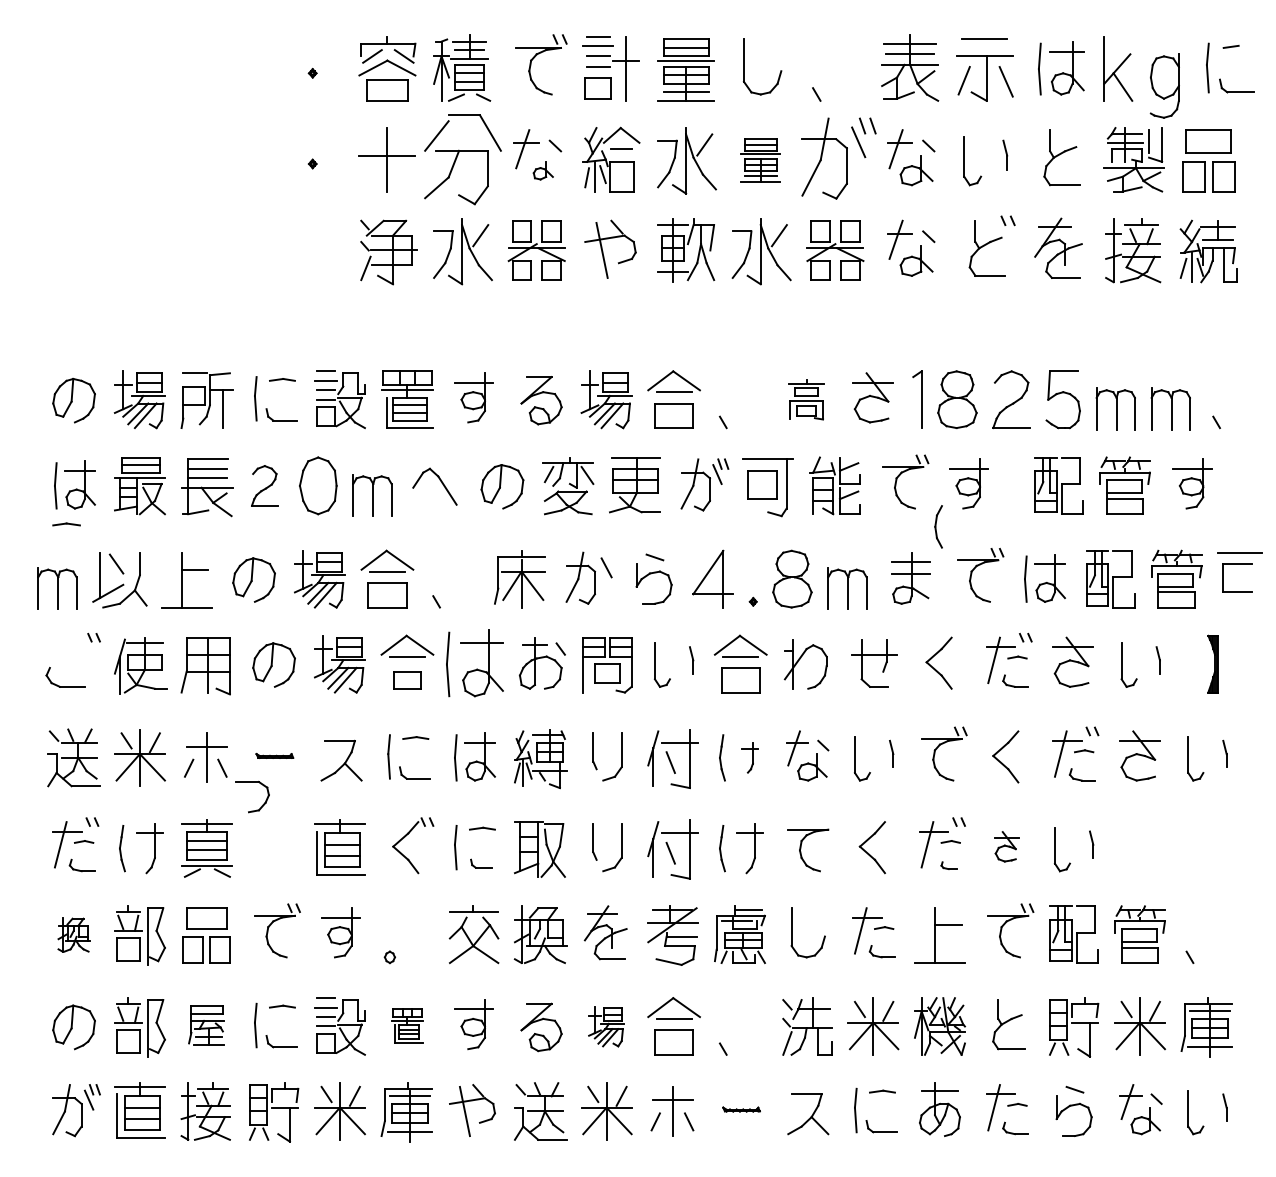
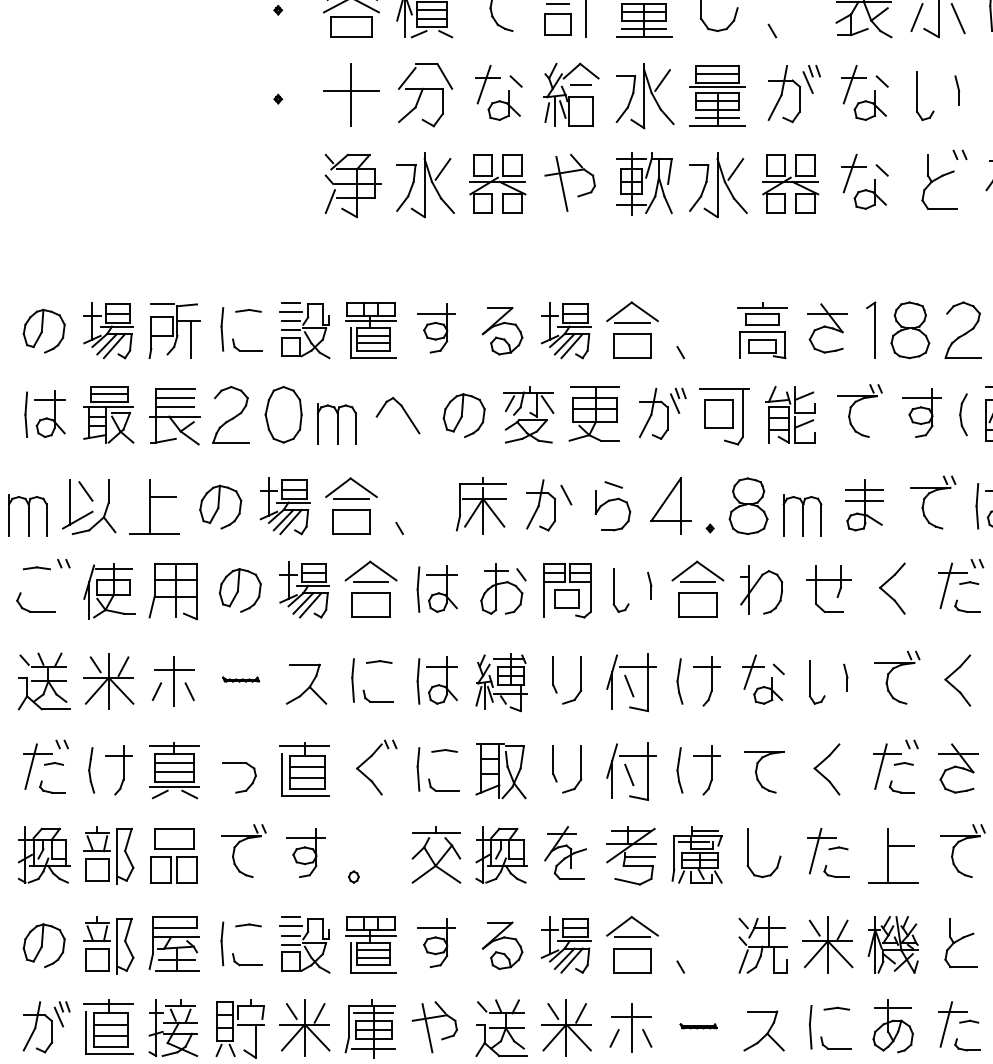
part: (839, 158) -> (794, 93), size x0.71
part: (462, 159) -> (425, 94), size x0.71
part: (760, 160) -> (717, 95), size x1.43
part: (543, 170) -> (504, 105), size x1.67
part: (806, 399) -> (762, 330), size x1.43
part: (264, 485) -> (230, 414), size x1.43
part: (66, 524) -> (36, 568), moved
part: (938, 526) -> (963, 414), moved
part: (474, 663) -> (436, 588), size x0.71
part: (407, 680) -> (371, 605), size x1.43
part: (749, 757) -> (706, 681), size x1.67
part: (261, 805) -> (248, 786), moved
part: (1006, 846) -> (958, 768), size x1.67
part: (481, 863) -> (443, 785), size x1.43
part: (948, 865) -> (901, 787), size x1.67
part: (73, 934) -> (43, 854), size x1.67
part: (206, 1025) -> (174, 943), size x1.43
part: (407, 1026) -> (371, 944), size x1.67
part: (606, 1026) -> (566, 944), size x1.43

